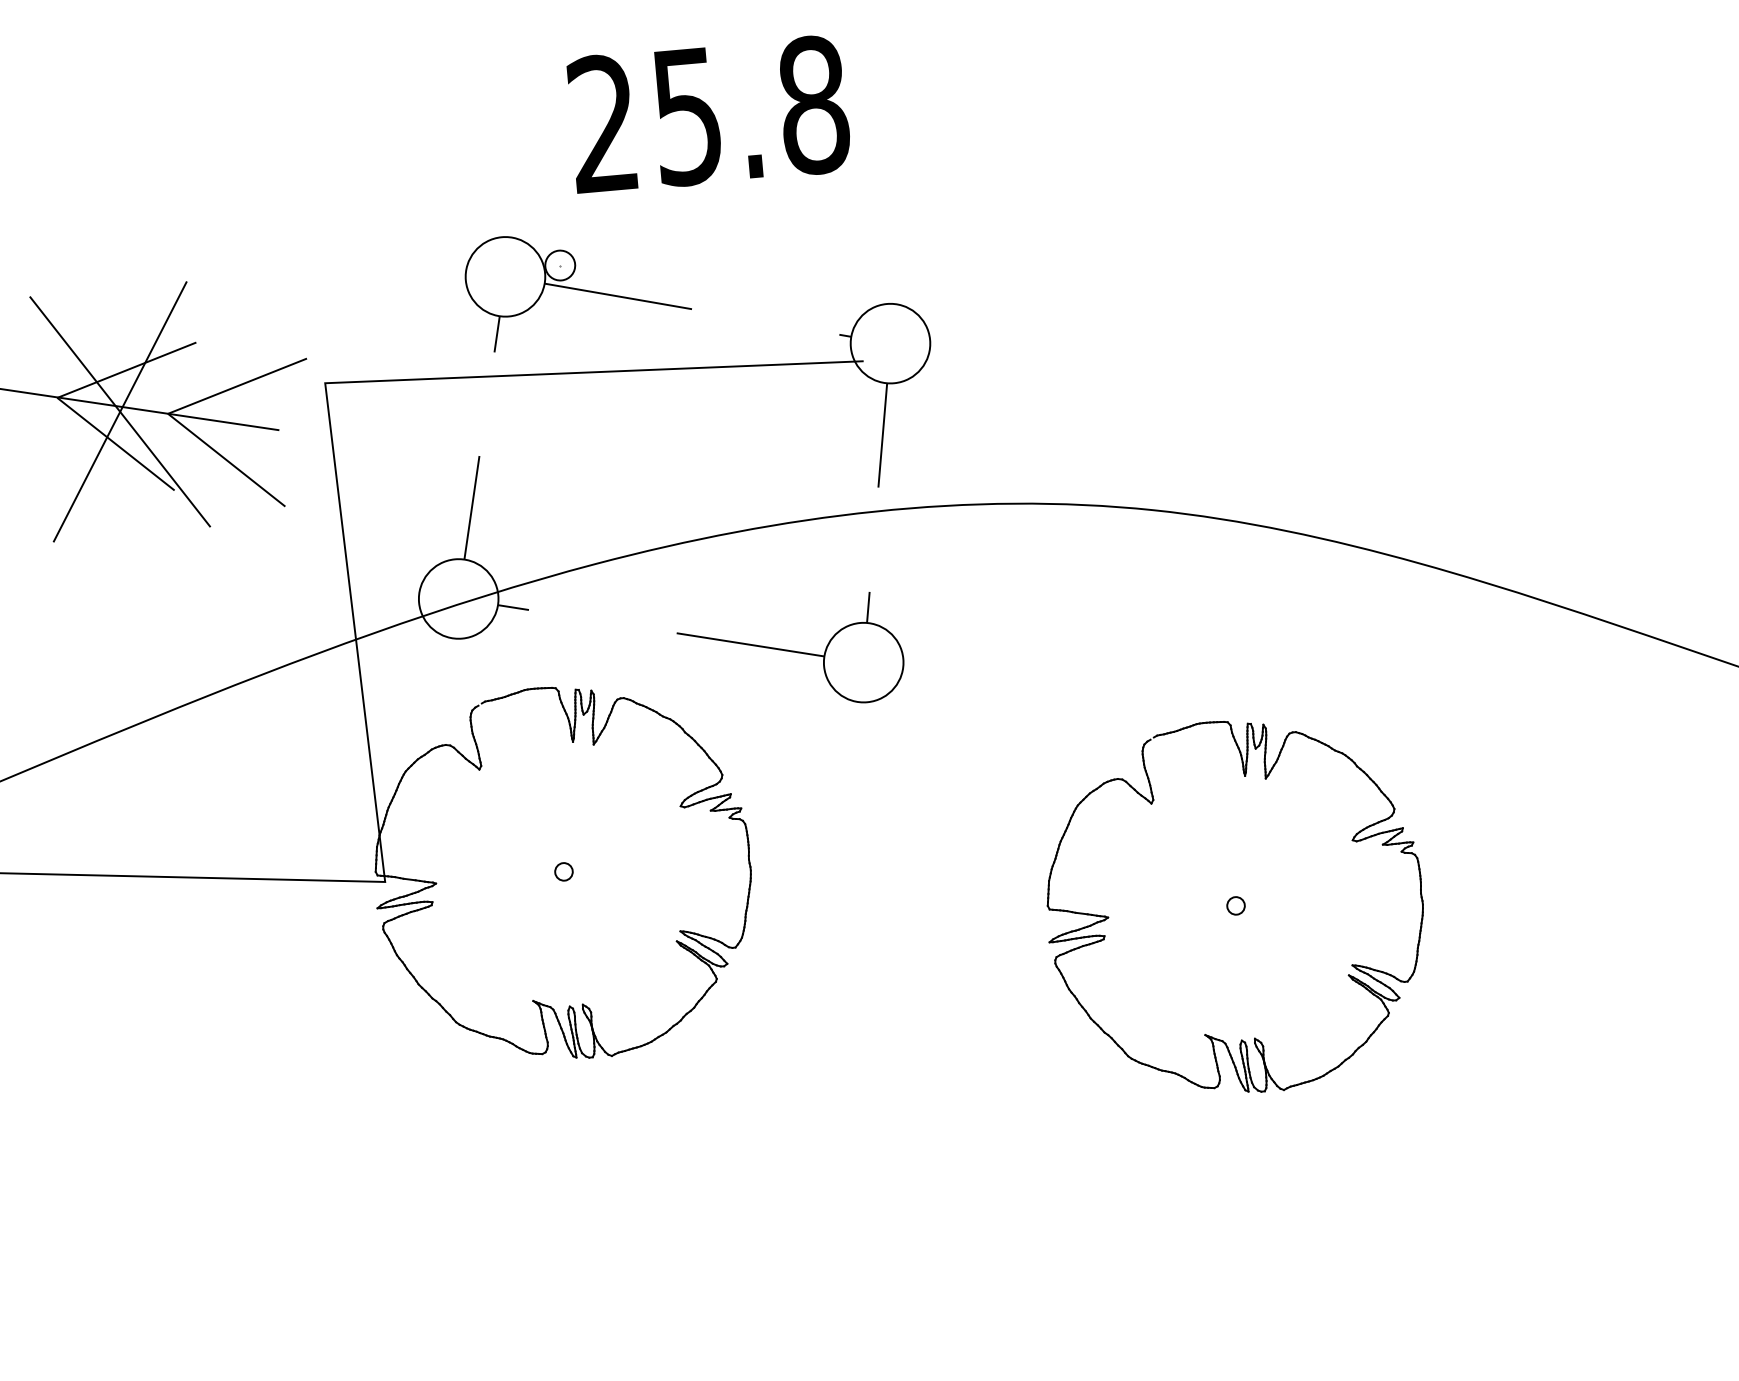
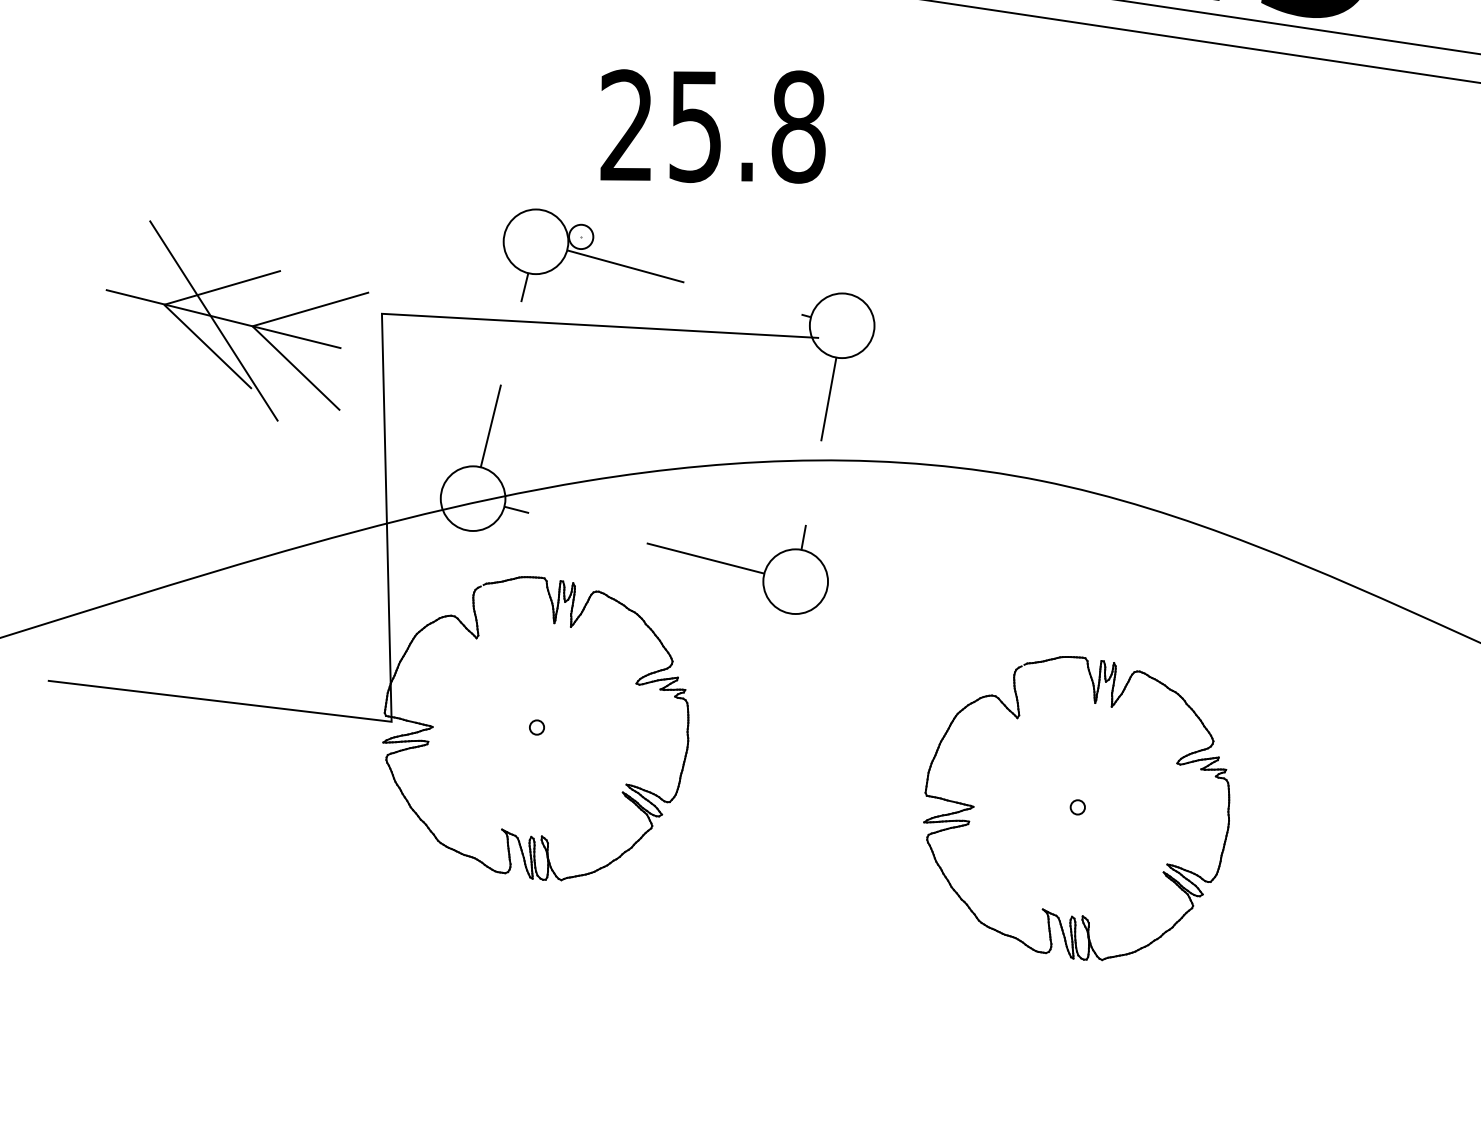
line: (119, 411) -> (213, 320), removed

